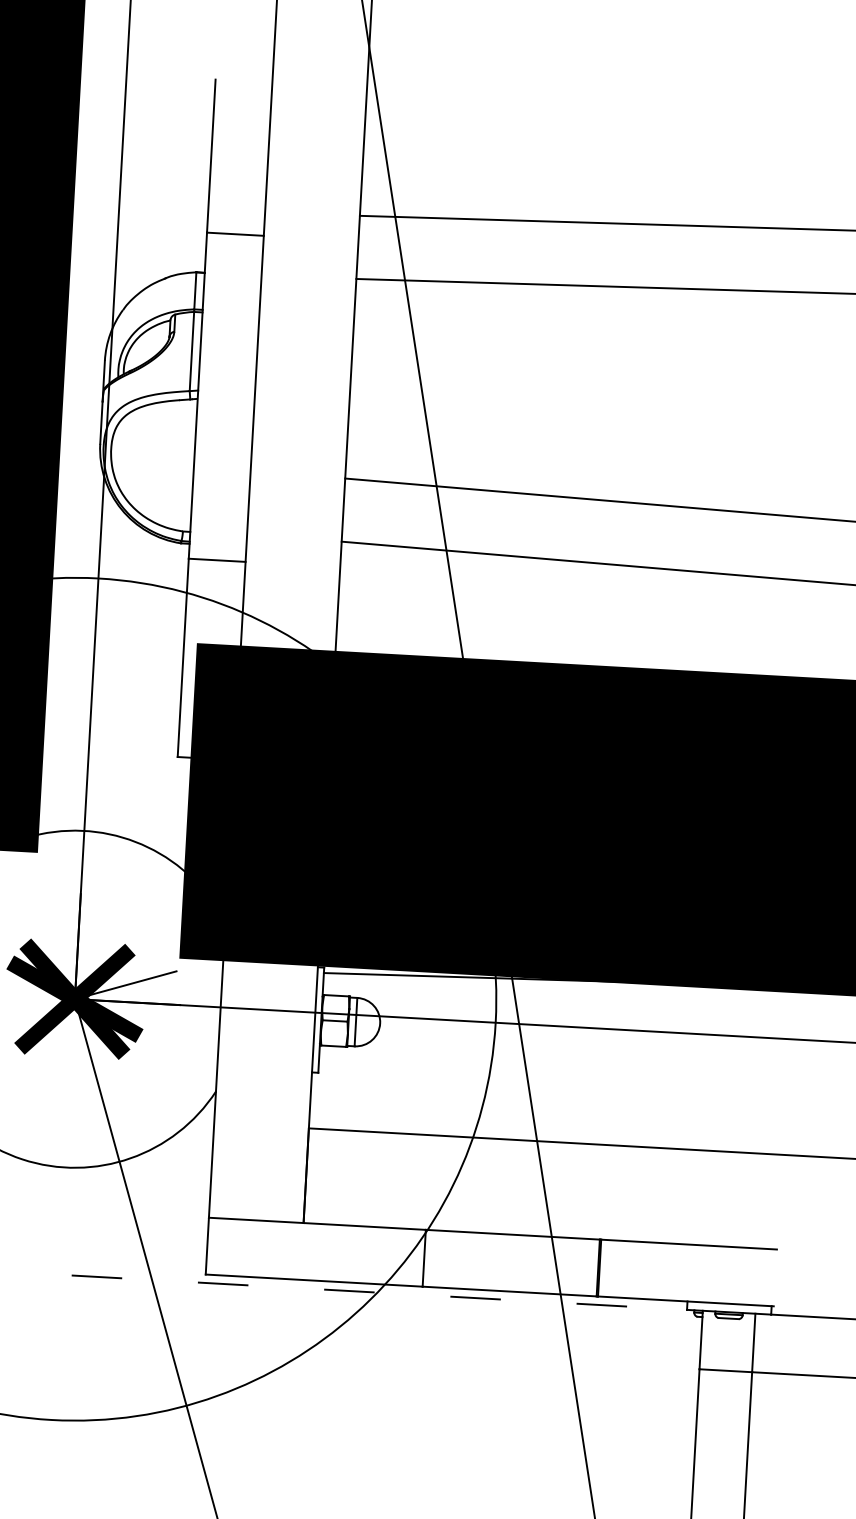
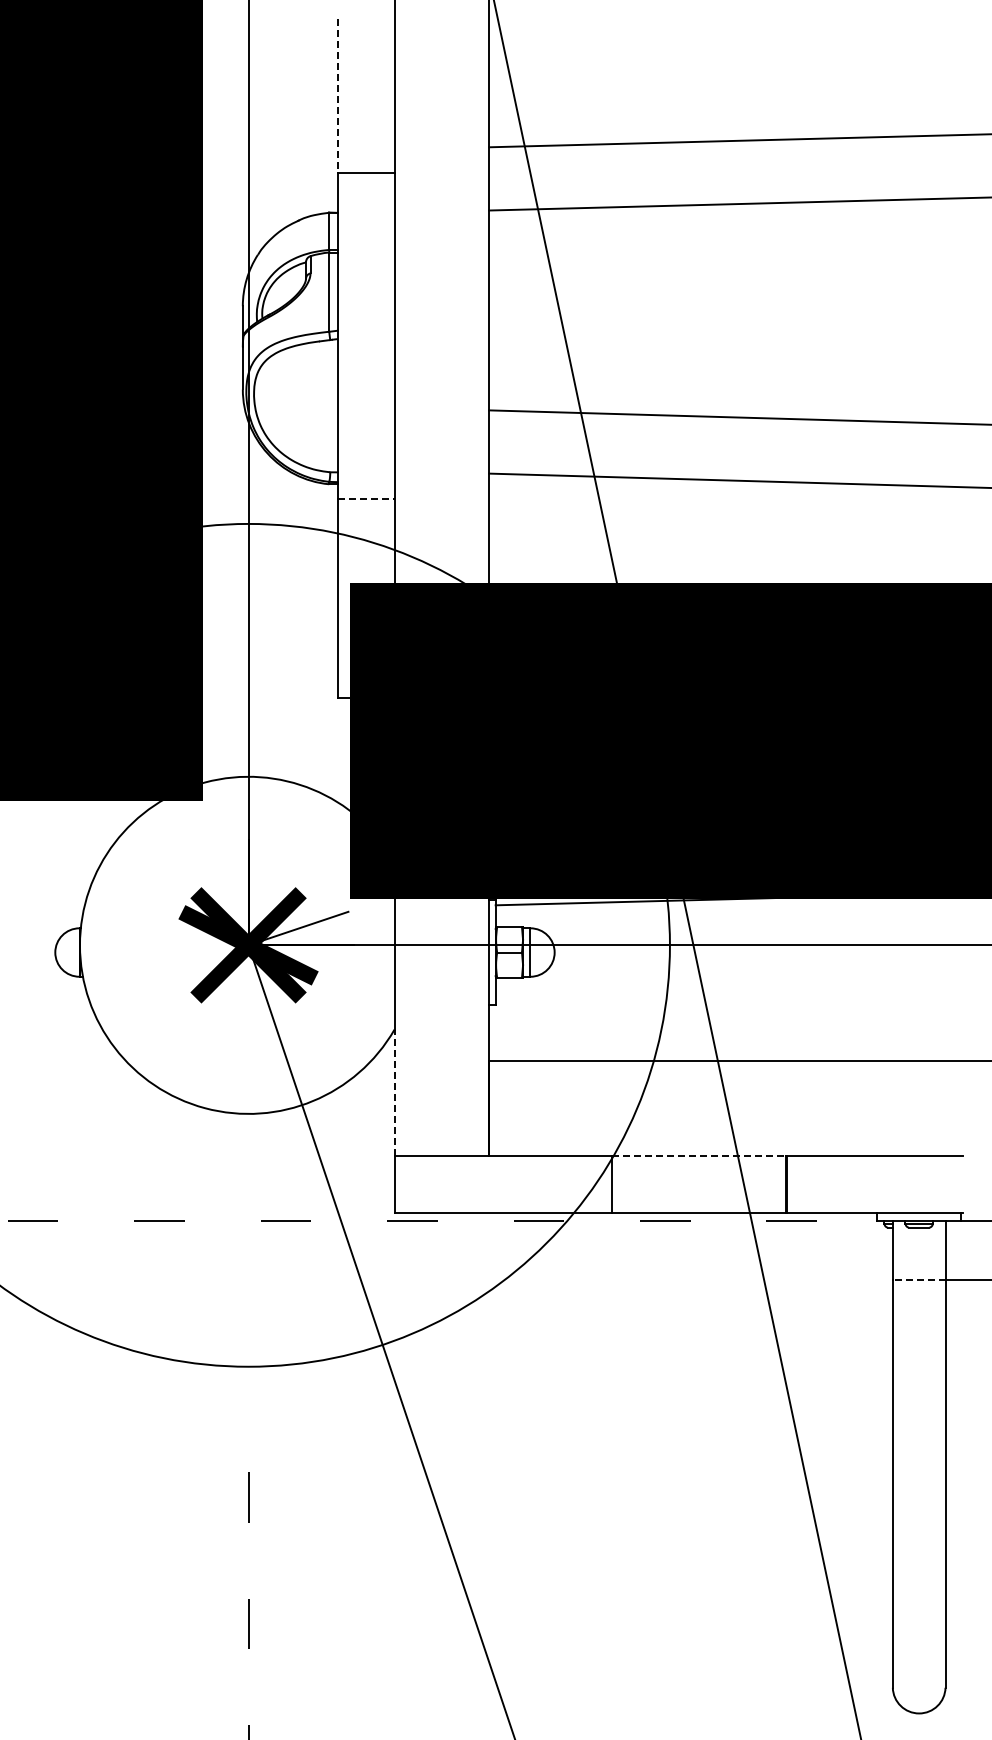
line: (211, 155) -> (337, 95), solid -> dashed
line: (217, 560) -> (366, 499), solid -> dashed
line: (212, 1154) -> (394, 1092), solid -> dashed
line: (513, 1235) -> (699, 1156), solid -> dashed
line: (725, 1370) -> (918, 1279), solid -> dashed

